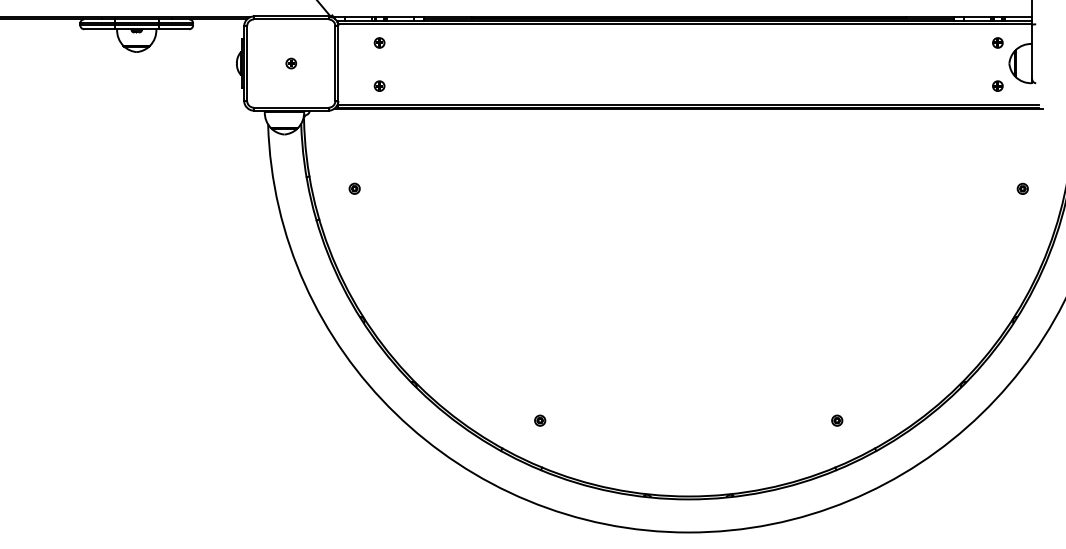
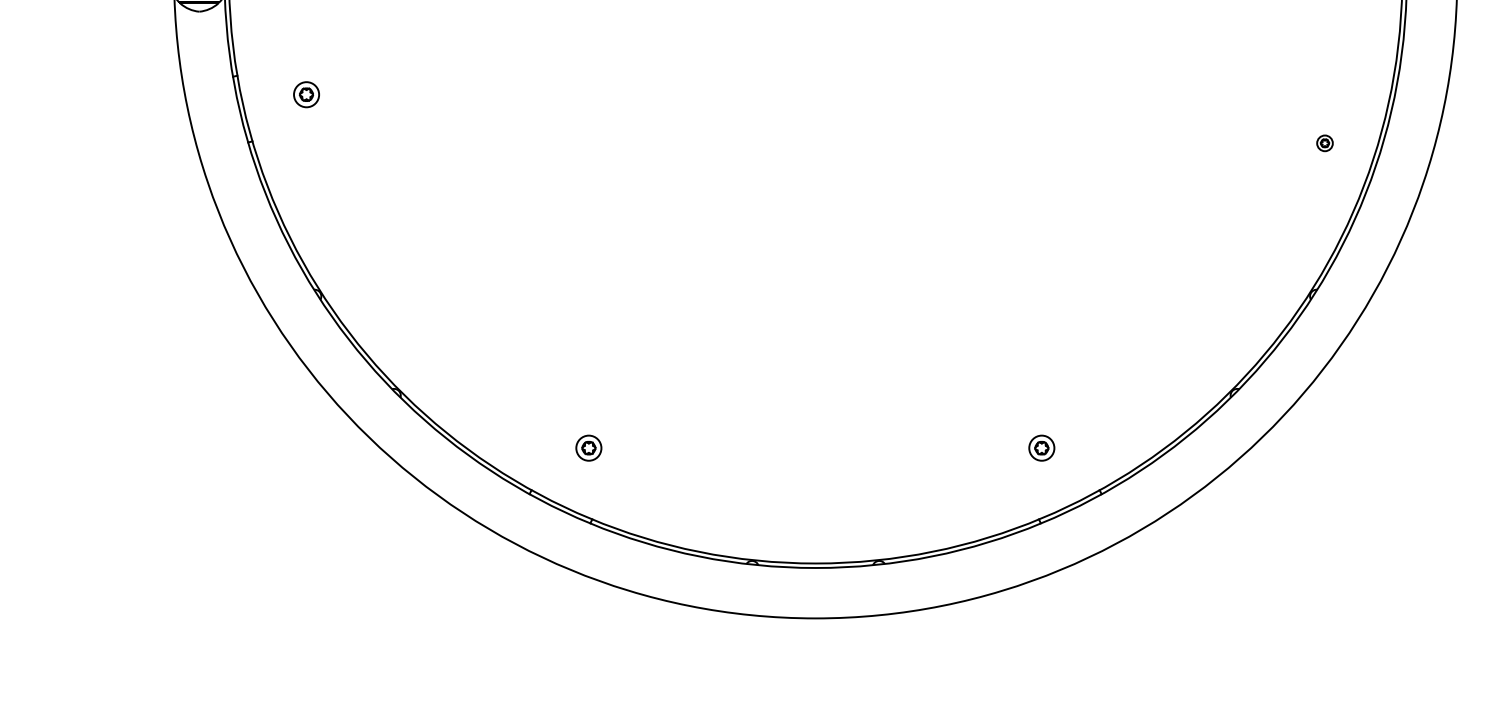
part: (354, 188) -> (306, 93), size x1.6
part: (1022, 188) -> (1324, 142), moved
part: (540, 420) -> (589, 447), size x1.6
part: (837, 420) -> (1042, 447), size x1.6

